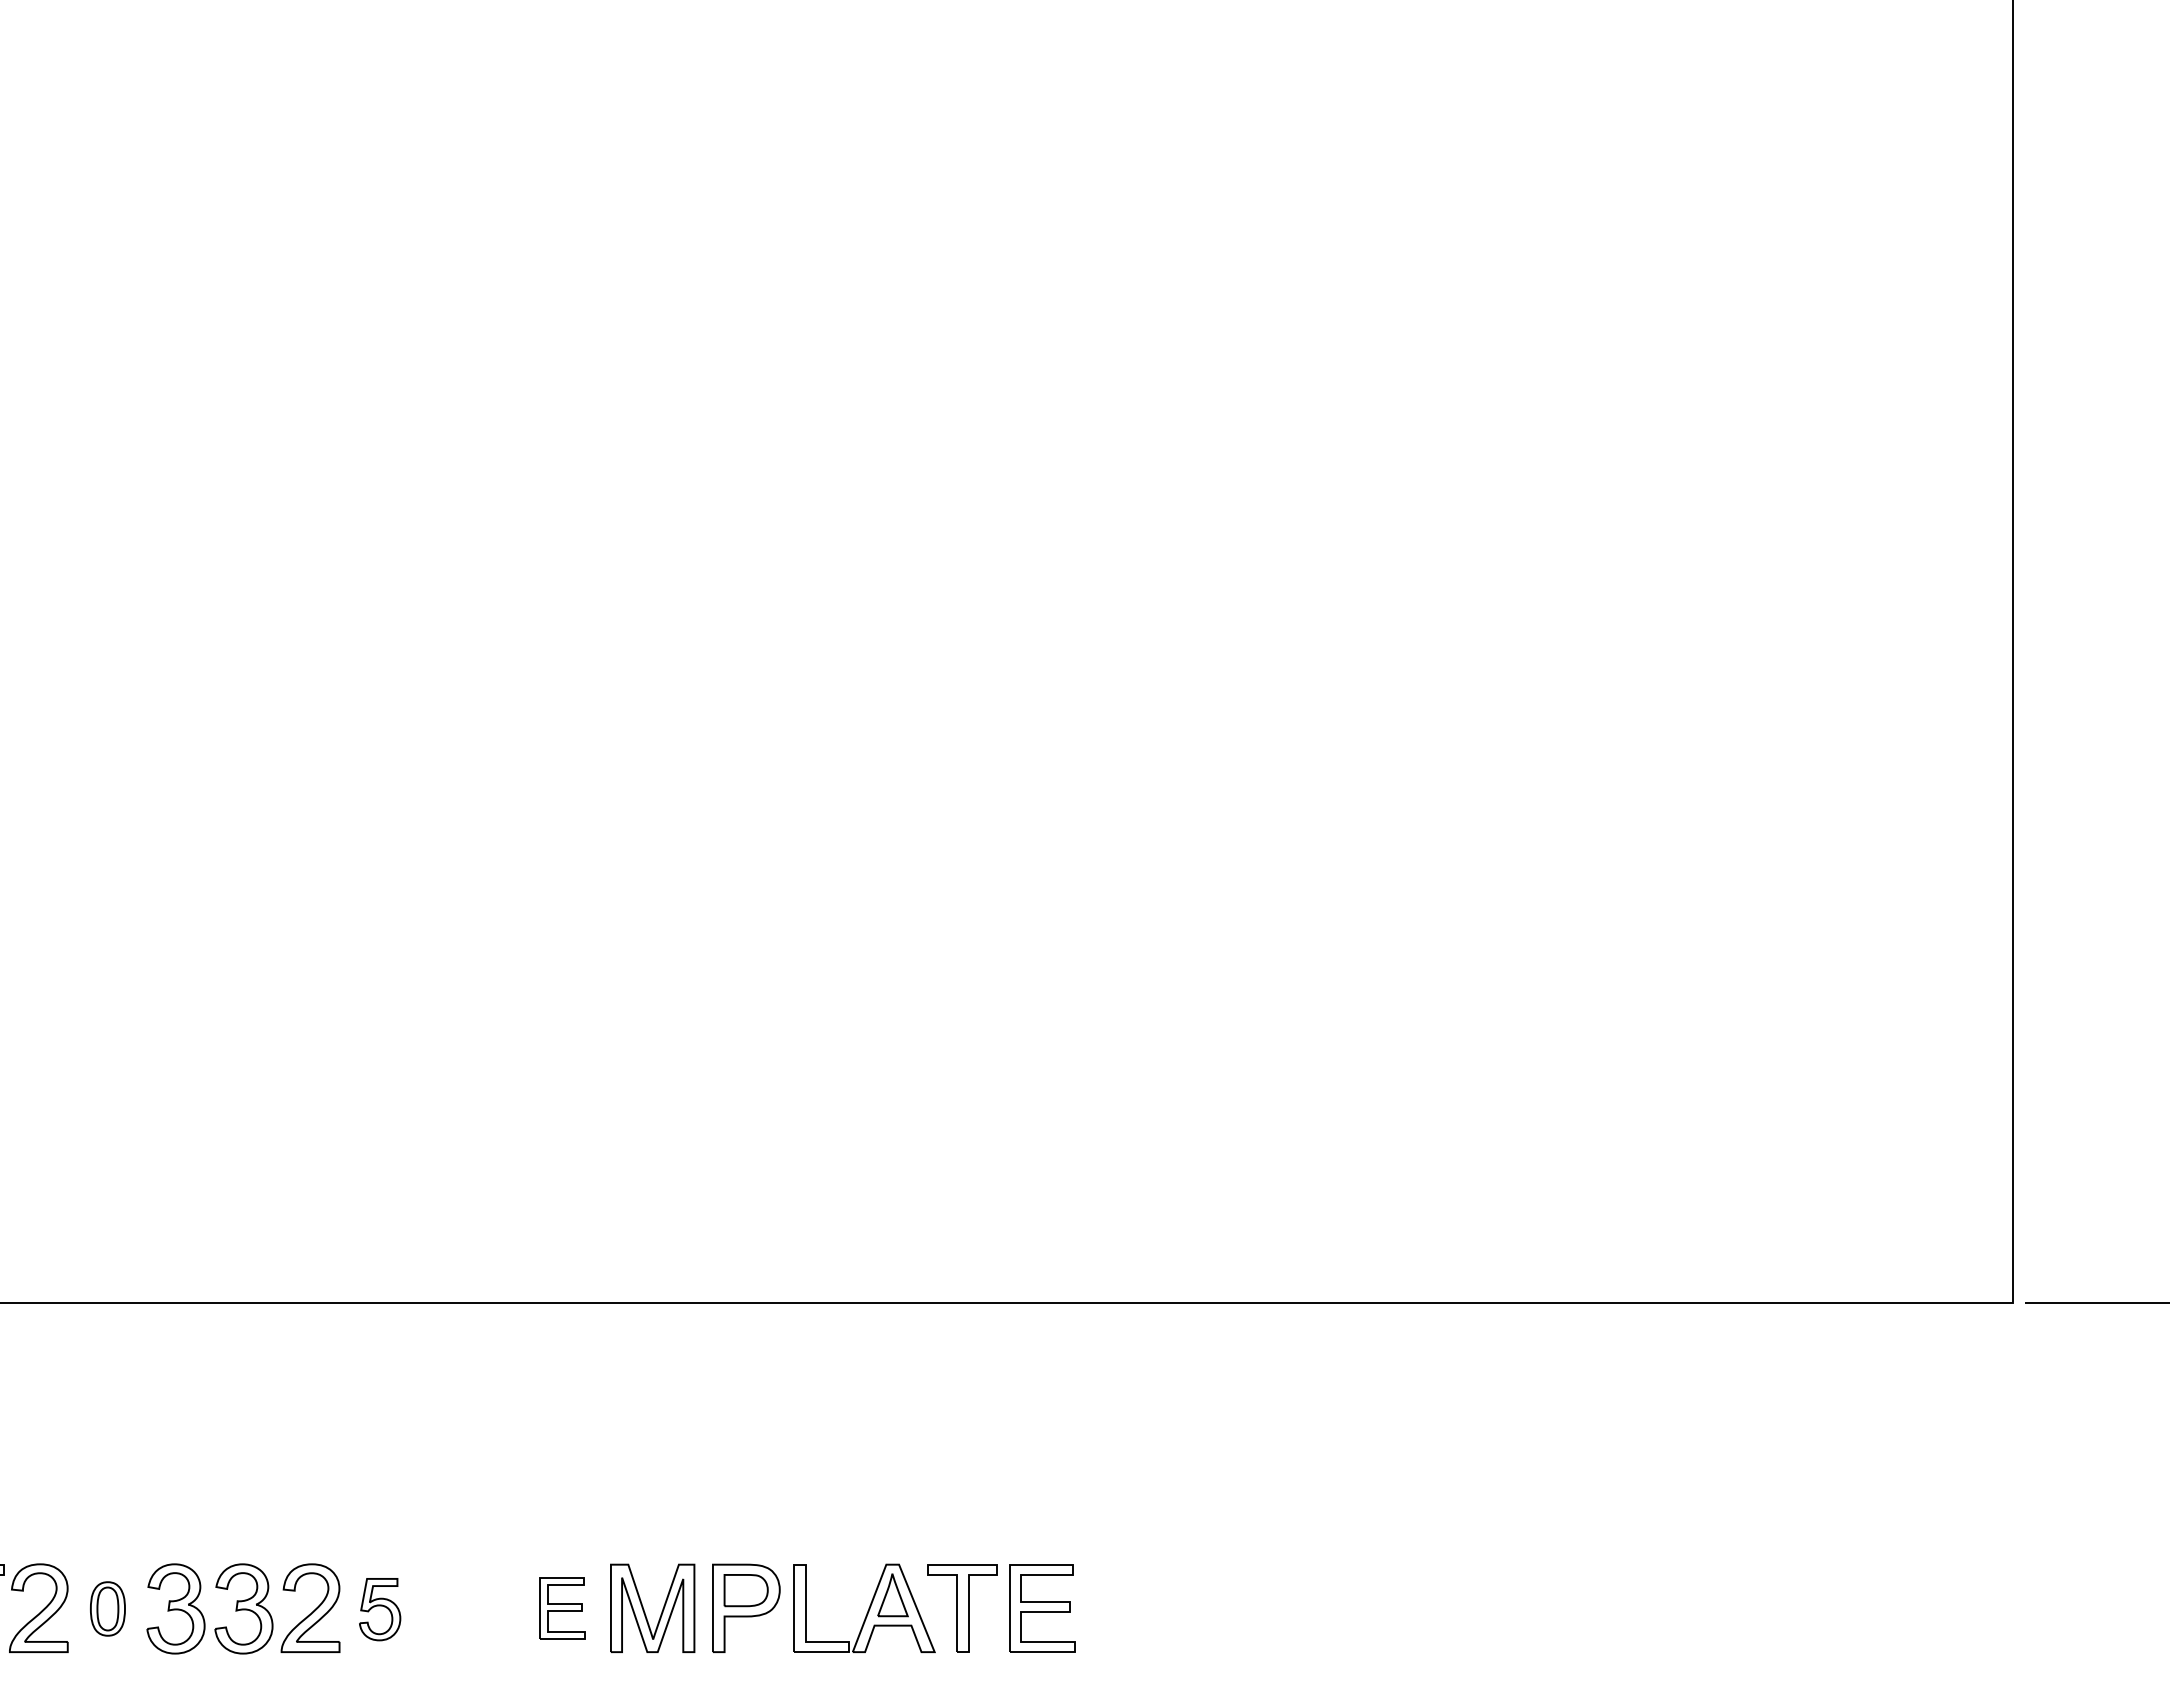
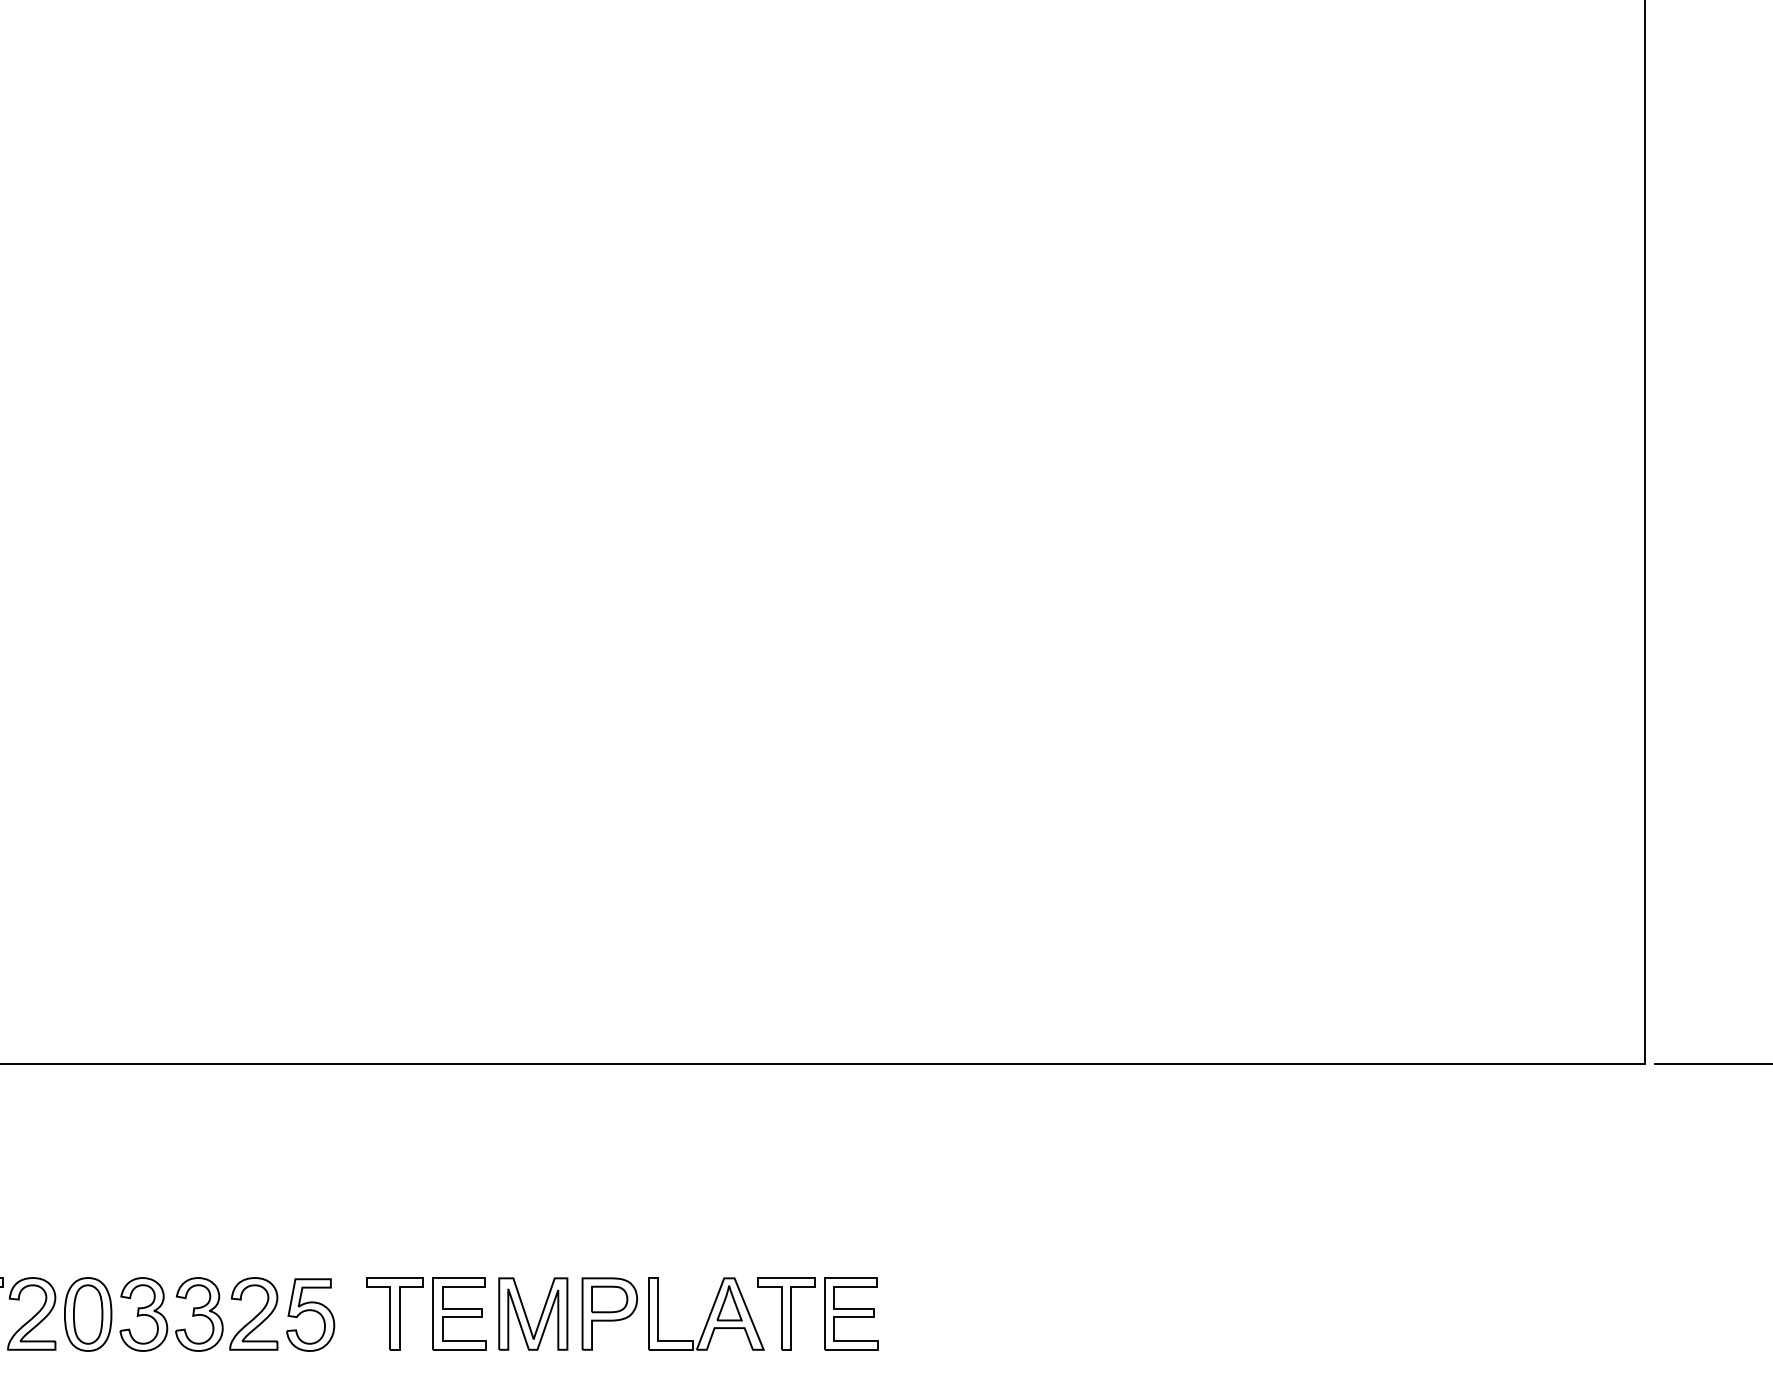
part: (107, 1608) -> (87, 1314), size x1.67
part: (483, 1608) -> (395, 1314), added
part: (562, 1608) -> (459, 1314), size x1.43
part: (379, 1609) -> (310, 1314), size x1.43

